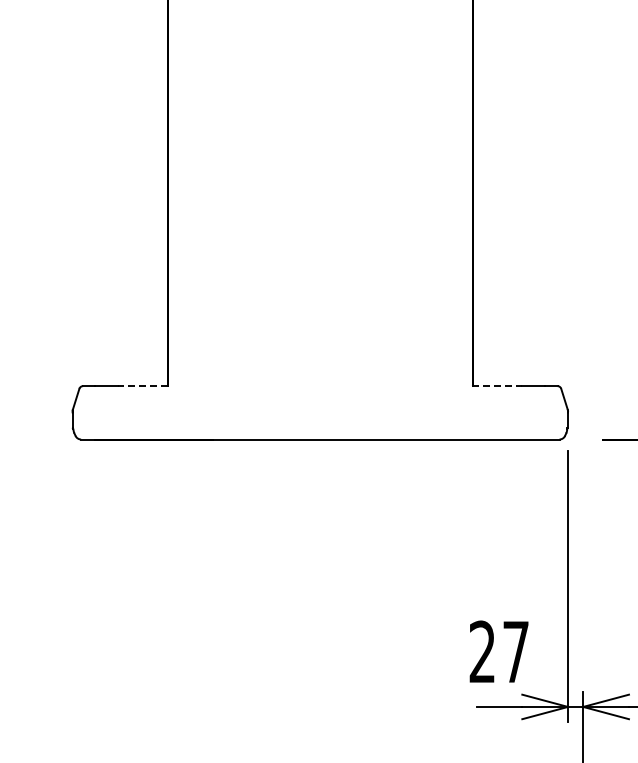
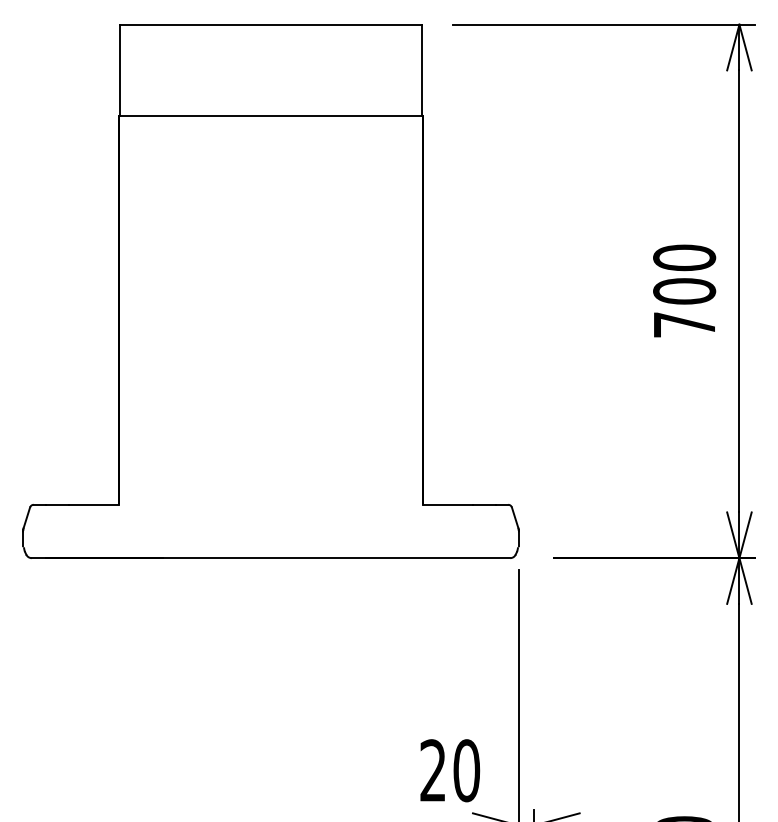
line: (143, 385) -> (94, 504), dashed -> solid
line: (496, 385) -> (447, 504), dashed -> solid
text: (515, 651) -> (466, 770), 27 -> 20

